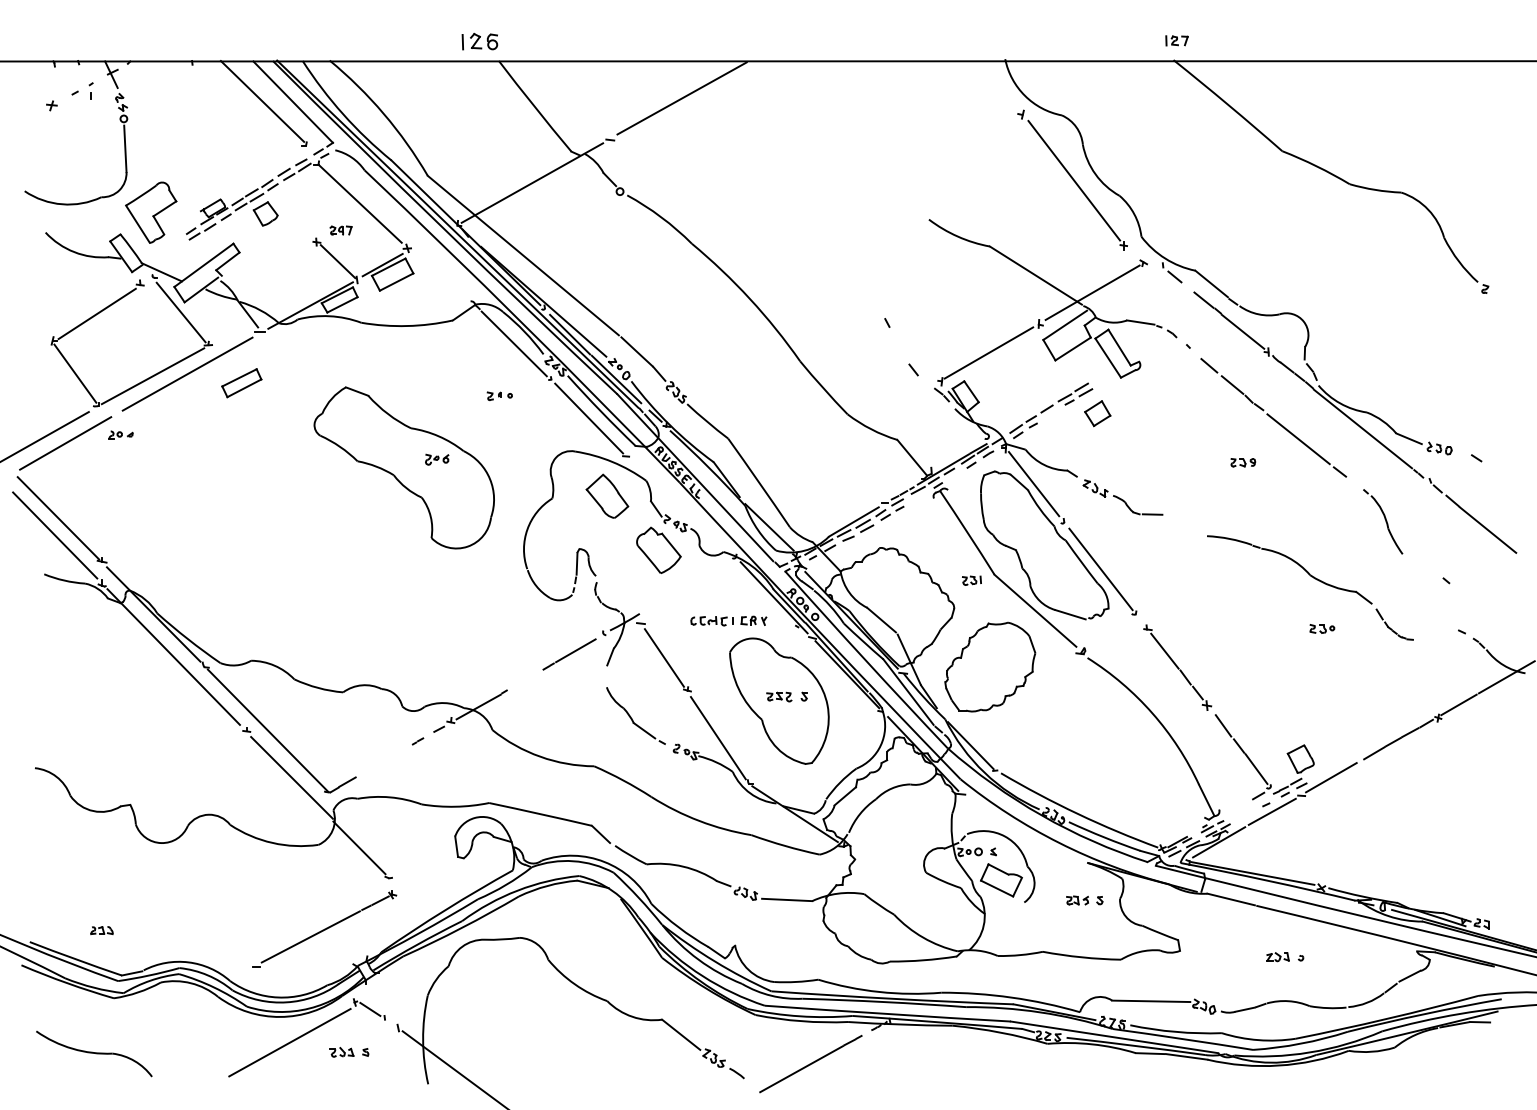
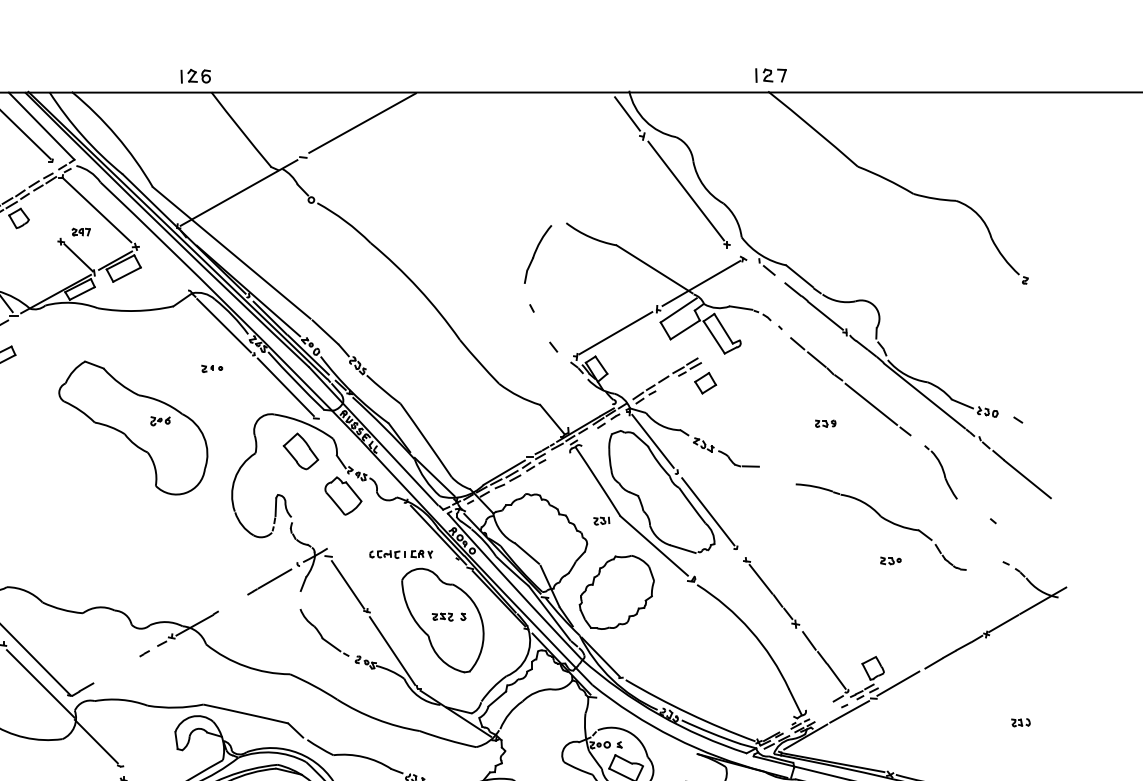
part: (1176, 40) -> (770, 75), size x1.67
line: (1003, 87) -> (627, 114), added
part: (894, 257) -> (537, 254), added
part: (1479, 824) -> (1020, 722), added

